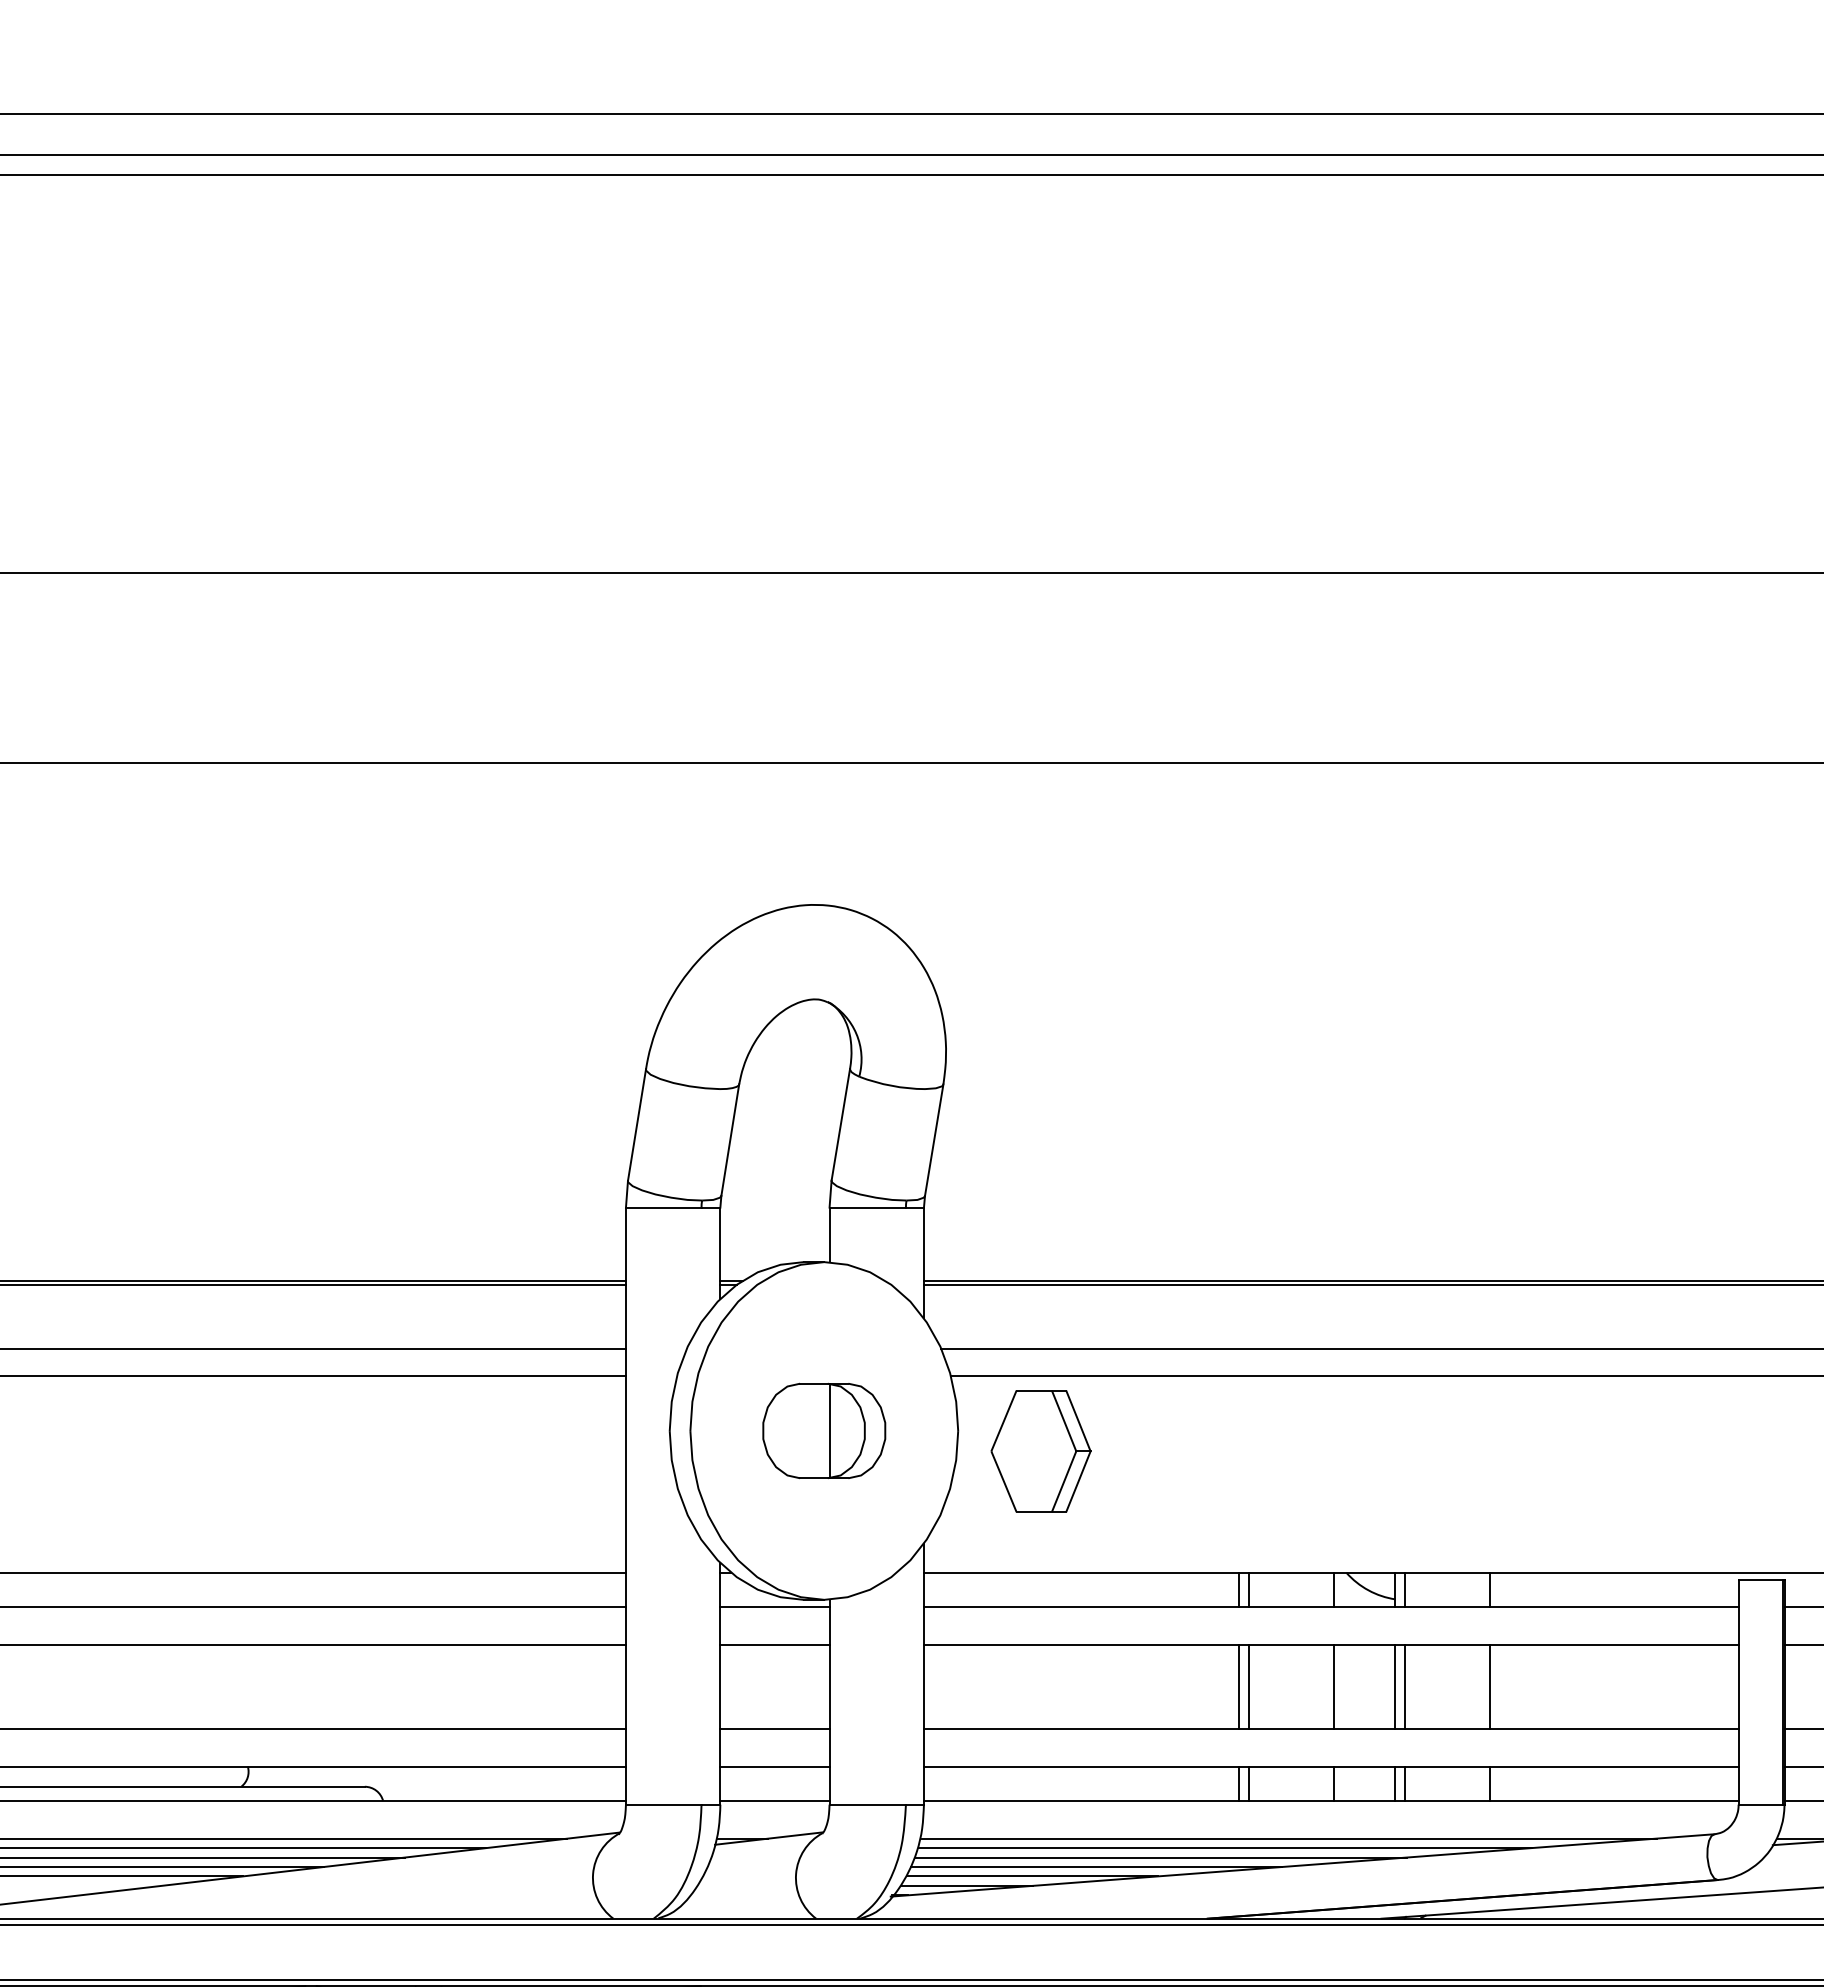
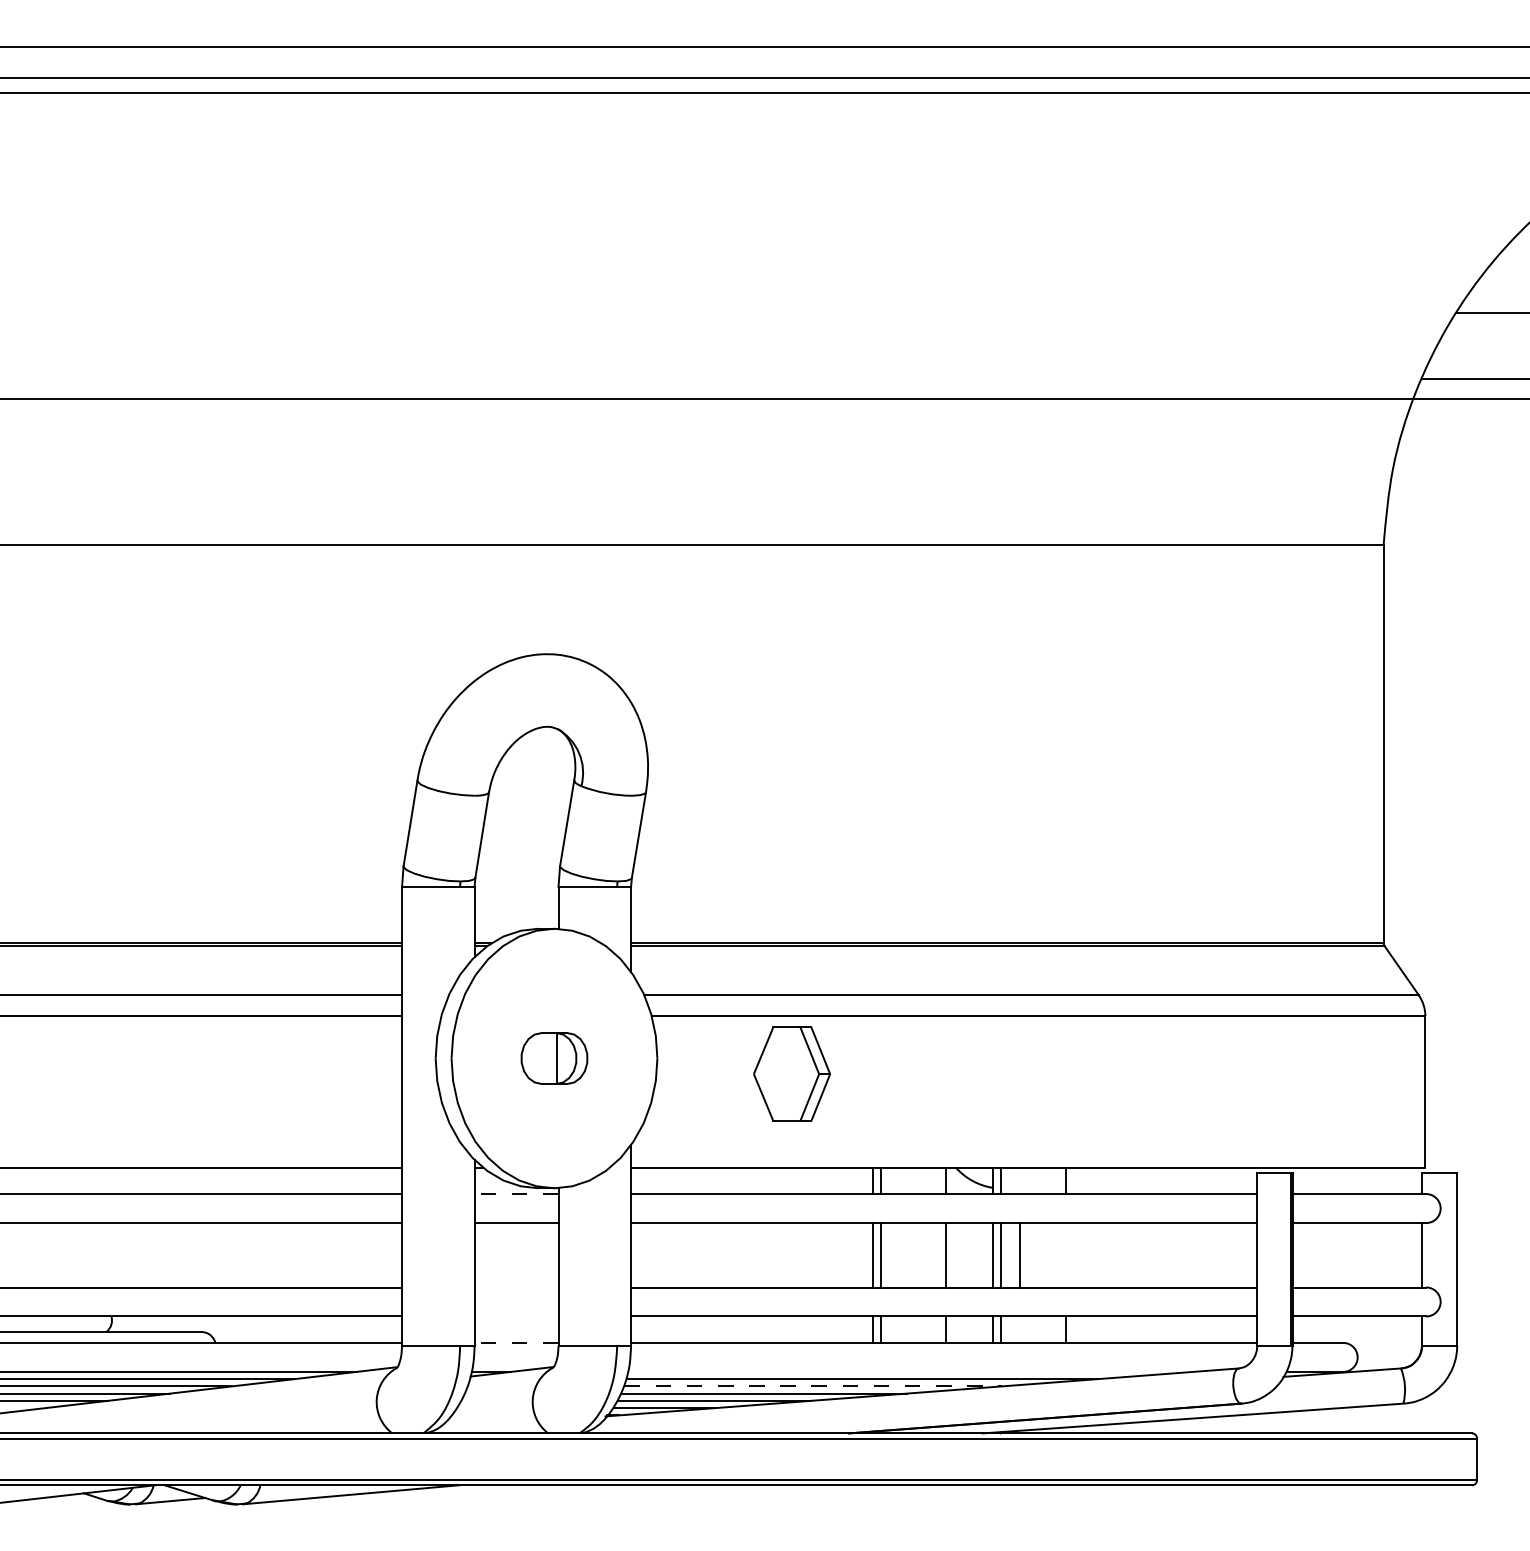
part: (824, 1430) -> (554, 1058), size x0.7
part: (1040, 1450) -> (791, 1073), moved
line: (774, 1607) -> (516, 1194), solid -> dashed
line: (1490, 1687) -> (1020, 1255), moved
line: (774, 1728) -> (516, 1287), removed
line: (774, 1766) -> (516, 1316), removed
line: (774, 1800) -> (516, 1342), solid -> dashed
line: (1288, 1838) -> (911, 1371), removed
line: (1161, 1857) -> (813, 1386), solid -> dashed

